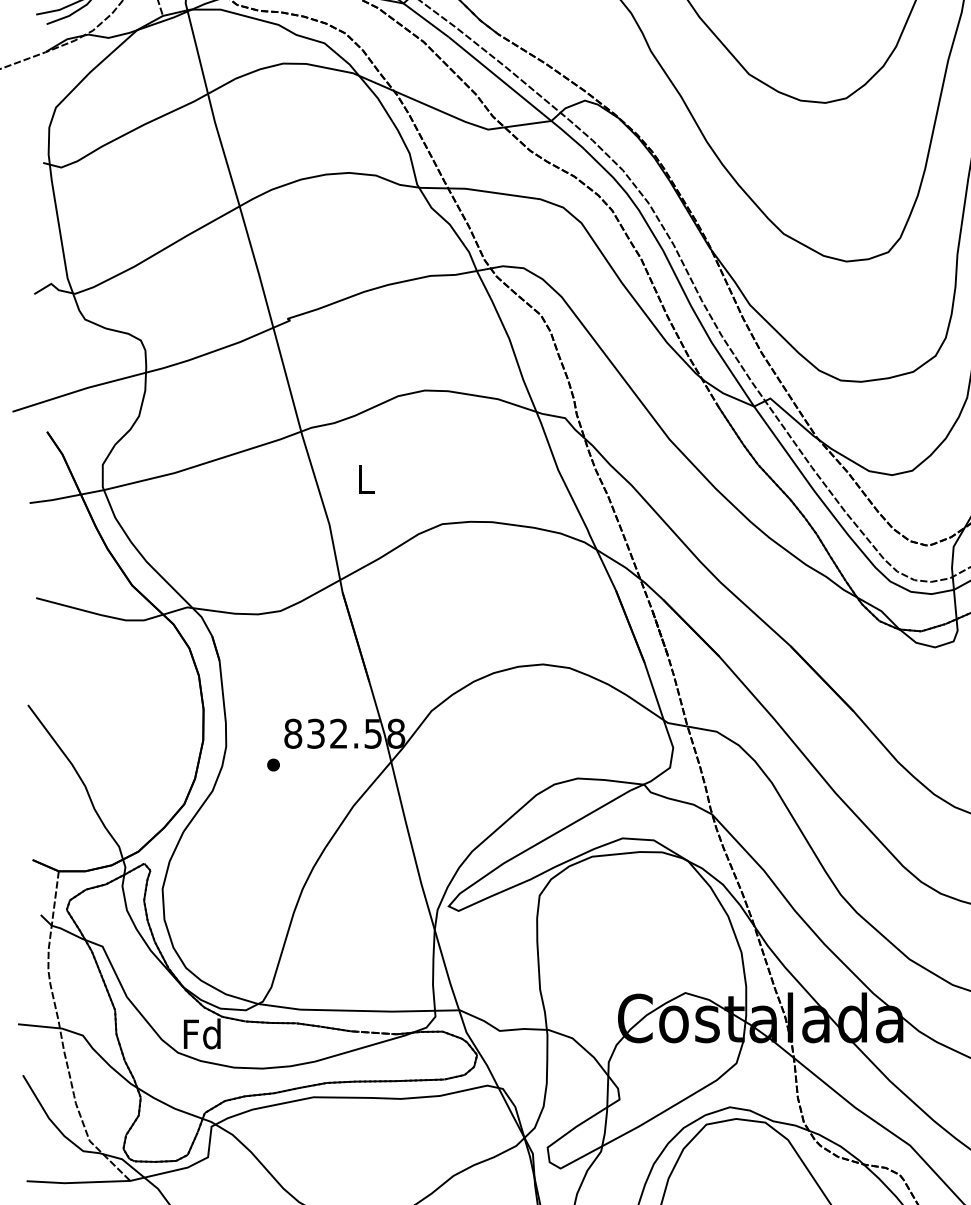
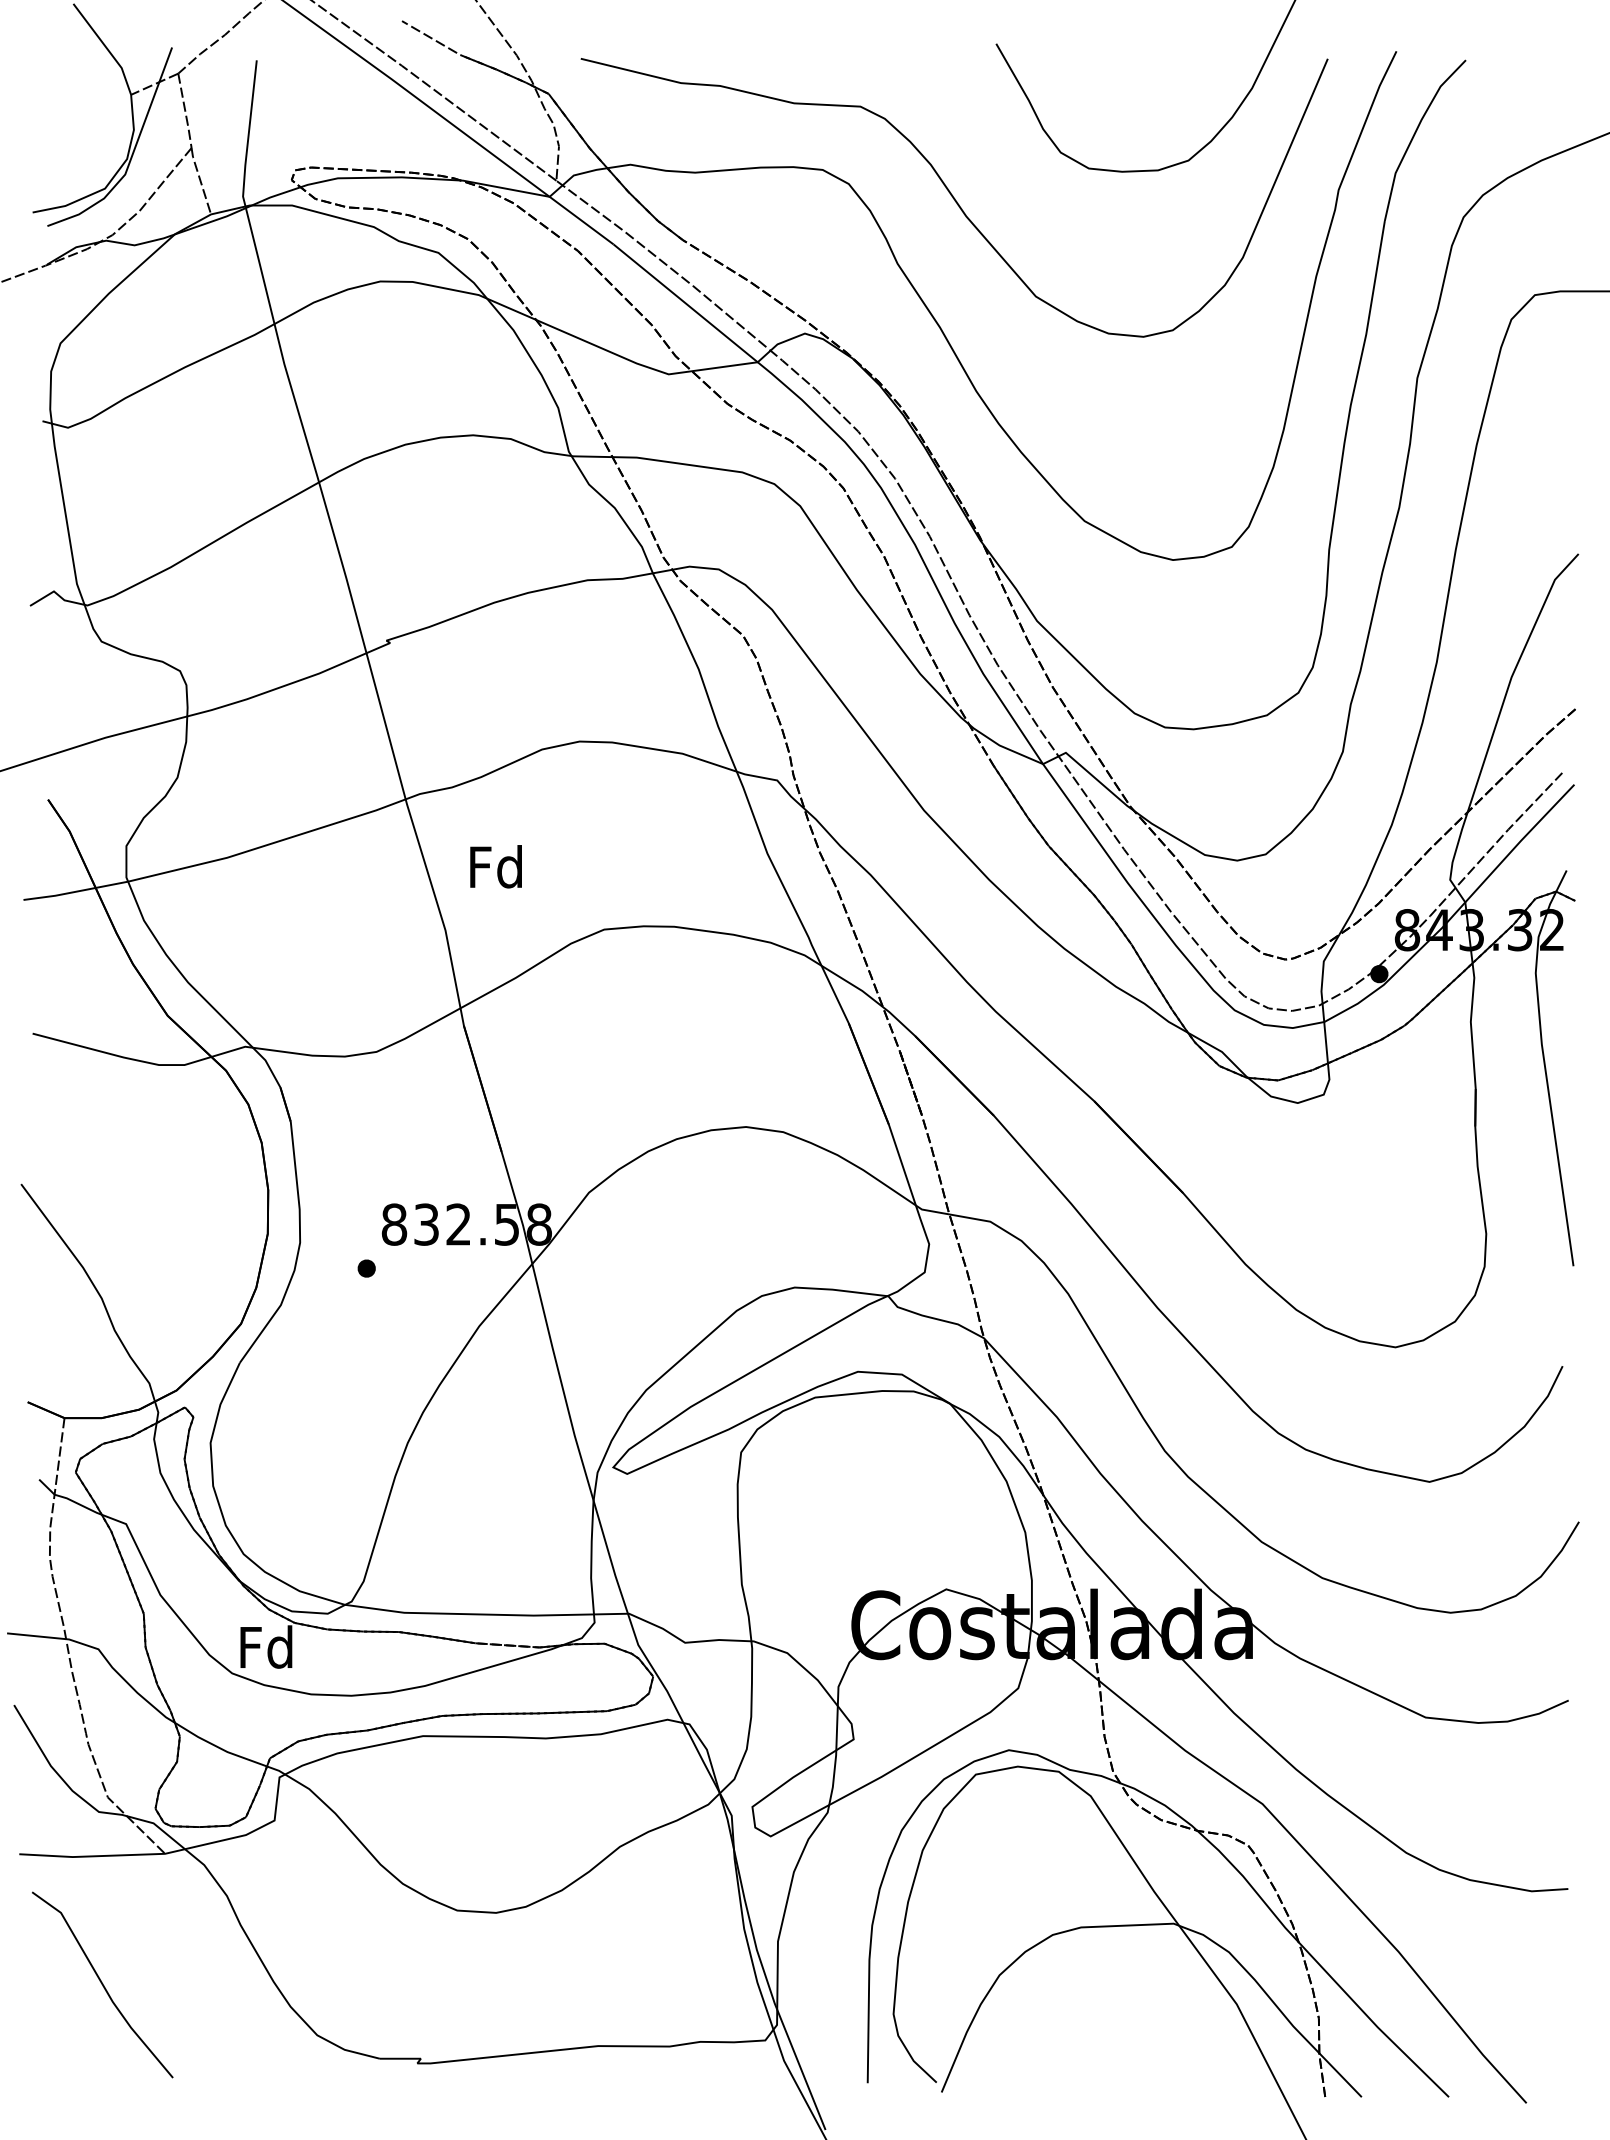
text: (365, 479) -> (495, 866), L -> Fd

